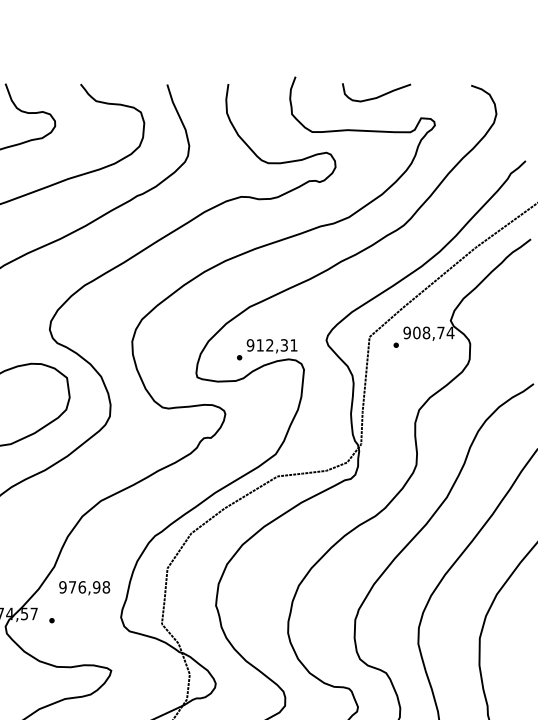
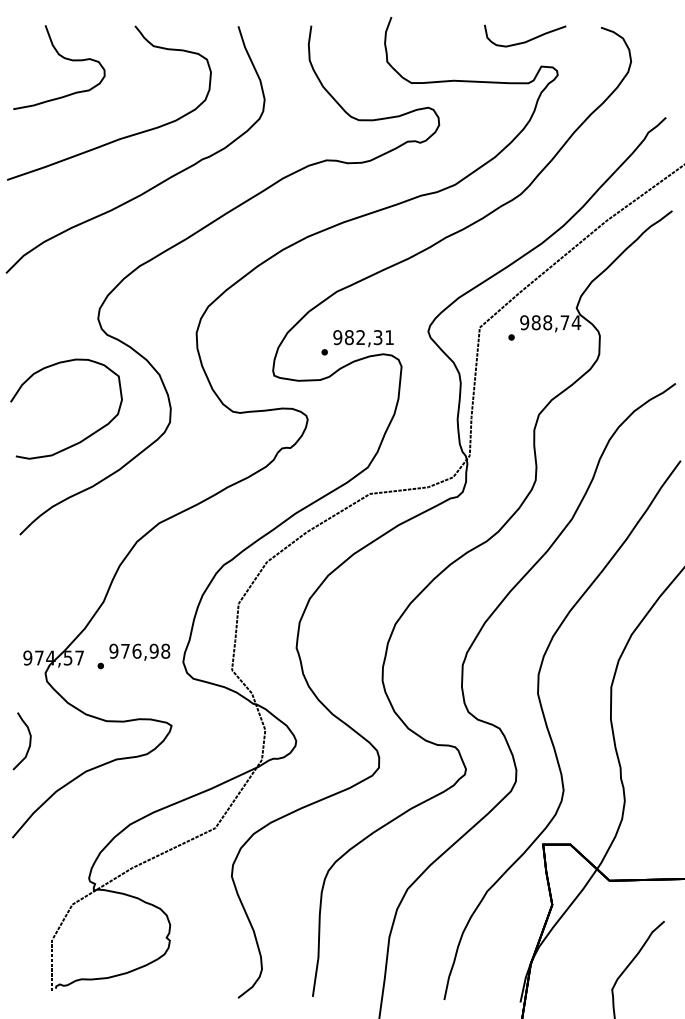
curve: (377, 96) -> (526, 40), moved
text: (416, 332) -> (535, 322), 908,74 -> 988,74
text: (260, 345) -> (349, 337), 912,31 -> 982,31
text: (84, 587) -> (139, 651), moved

